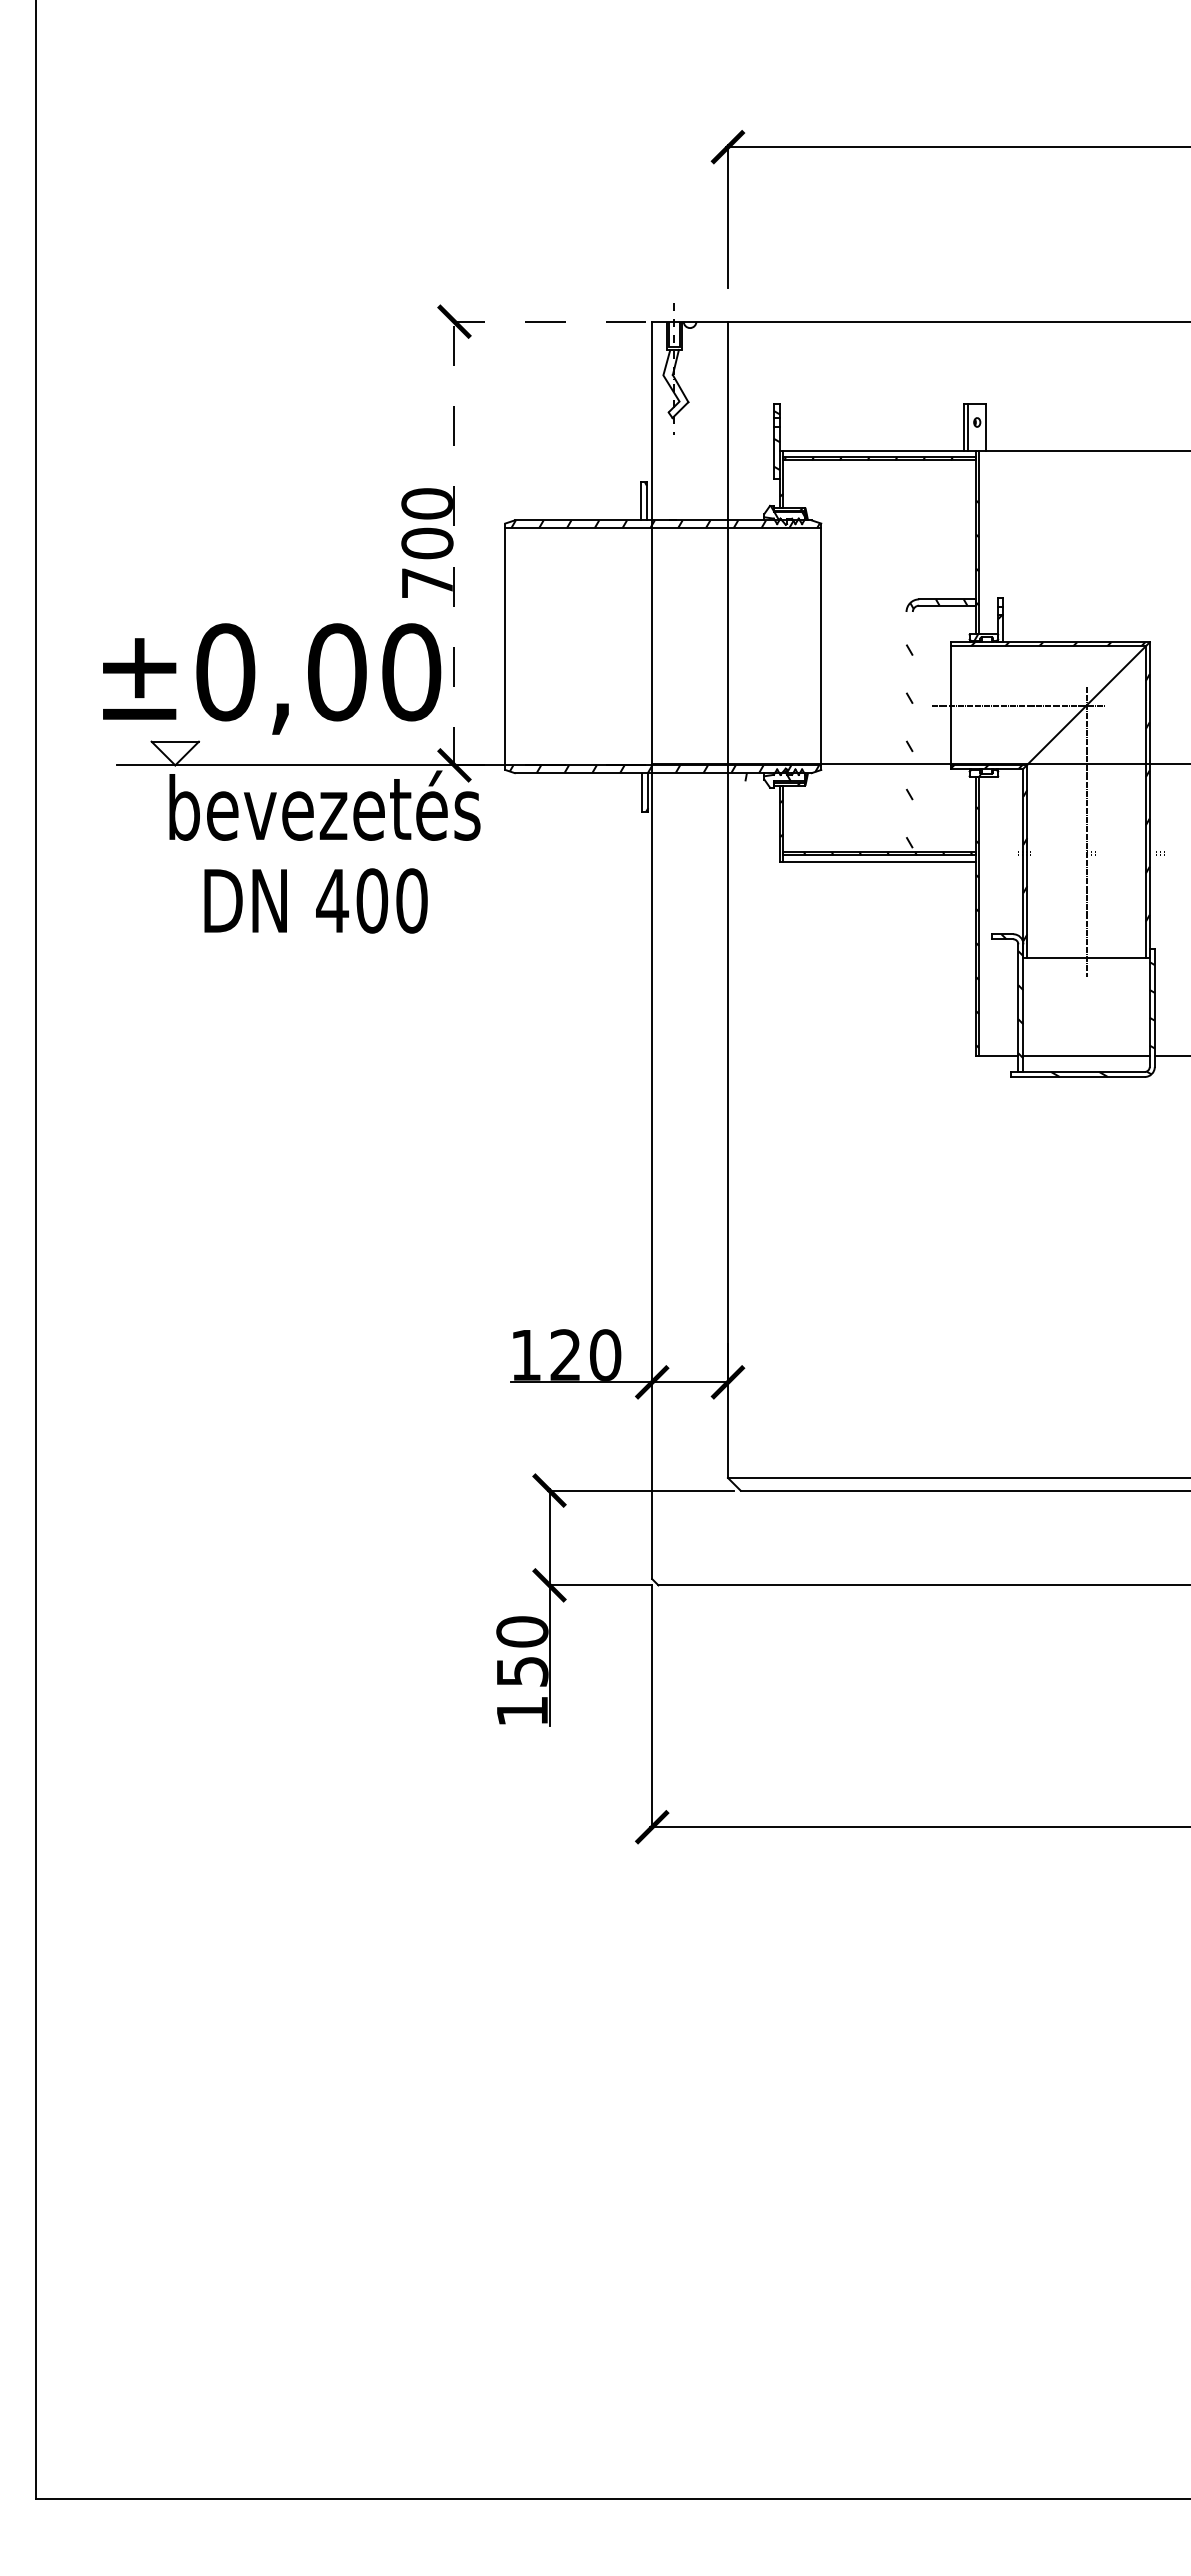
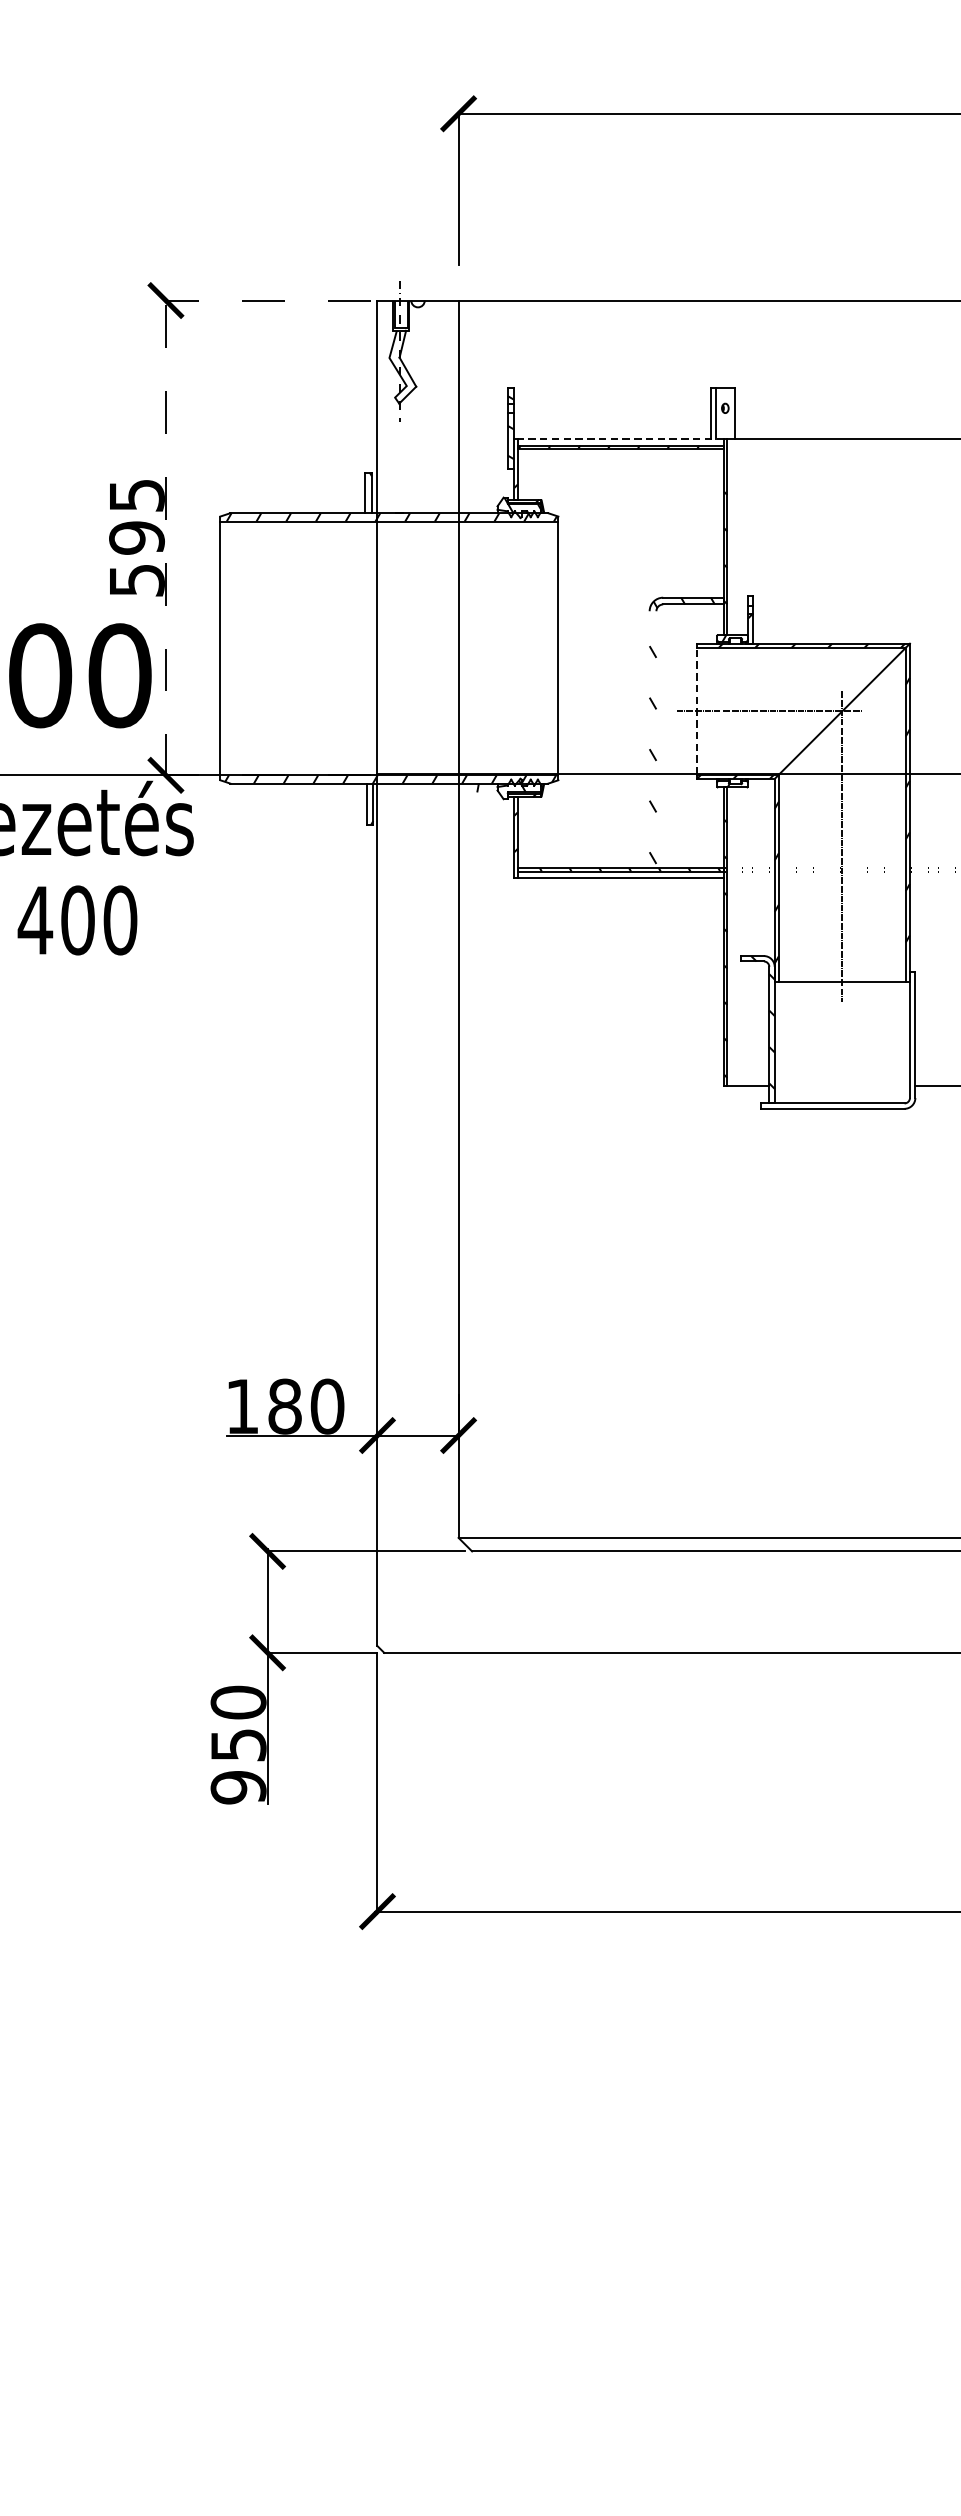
line: (879, 450) -> (620, 438), solid -> dashed
text: (427, 543) -> (137, 537), 700 -> 595
line: (950, 705) -> (696, 711), solid -> dashed
hatch: (1082, 1019) -> (837, 1047), removed
line: (1086, 1055) -> (842, 1085), removed
text: (565, 1354) -> (284, 1405), 120 -> 180
text: (522, 1711) -> (238, 1787), 150 -> 950

